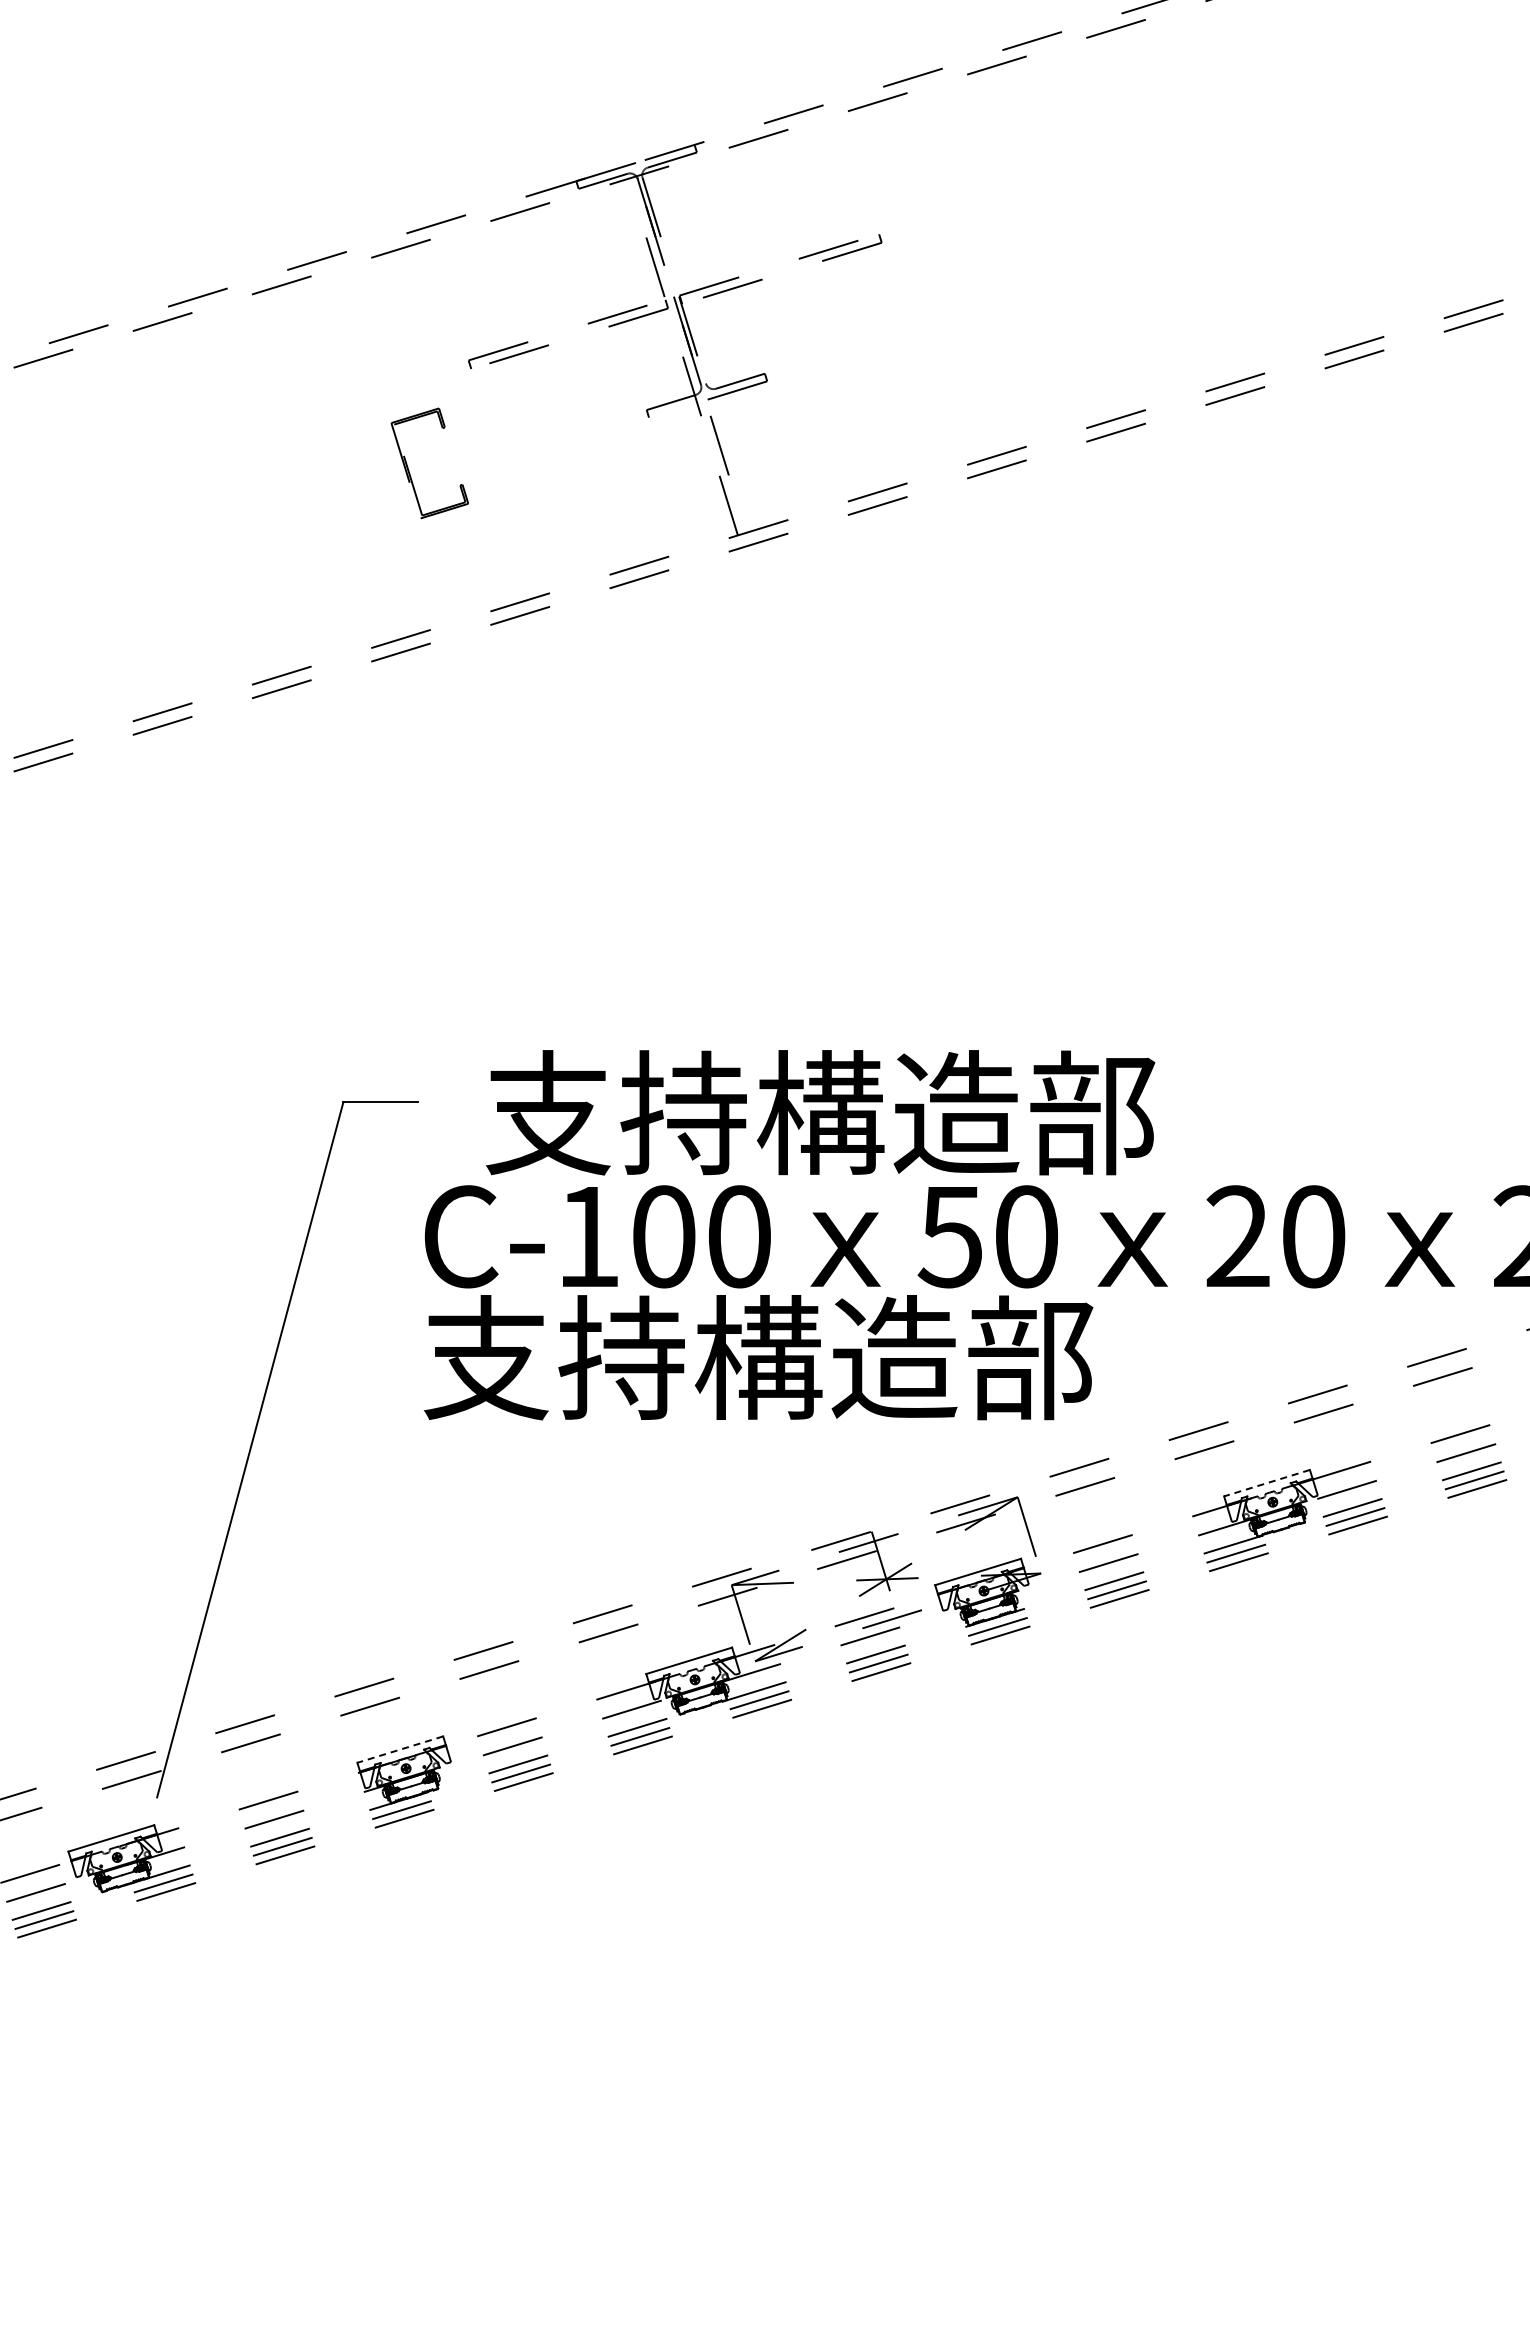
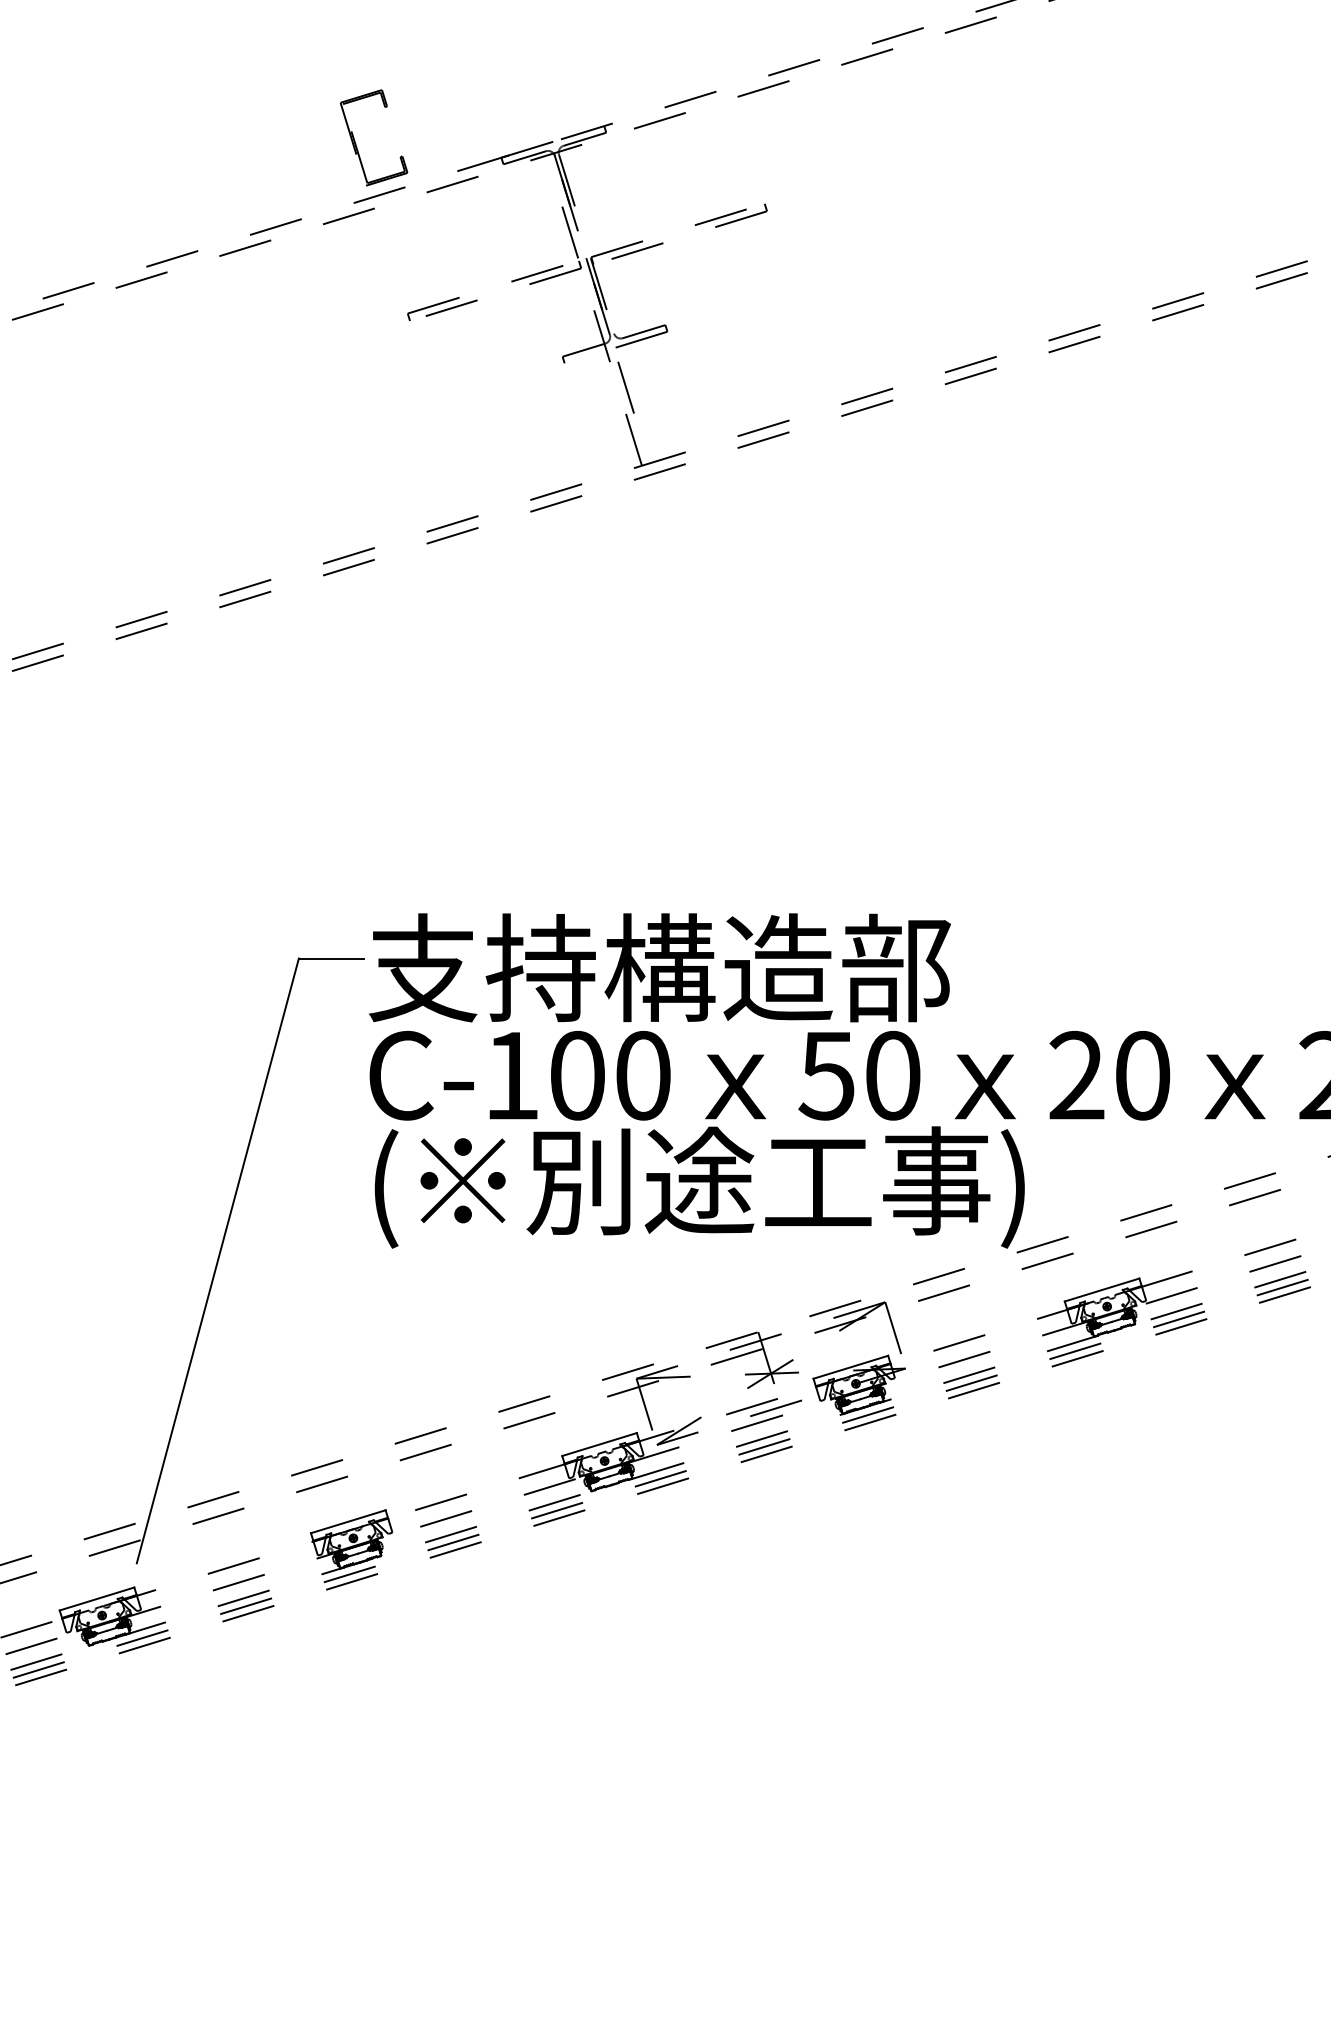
part: (409, 470) -> (356, 144), moved
text: (820, 1112) -> (659, 967), moved
text: (800, 1365) -> (696, 1187), 支持構造部 -> (※別途工事)
line: (1267, 1483) -> (1102, 1290), dashed -> solid
line: (400, 1749) -> (348, 1521), dashed -> solid

